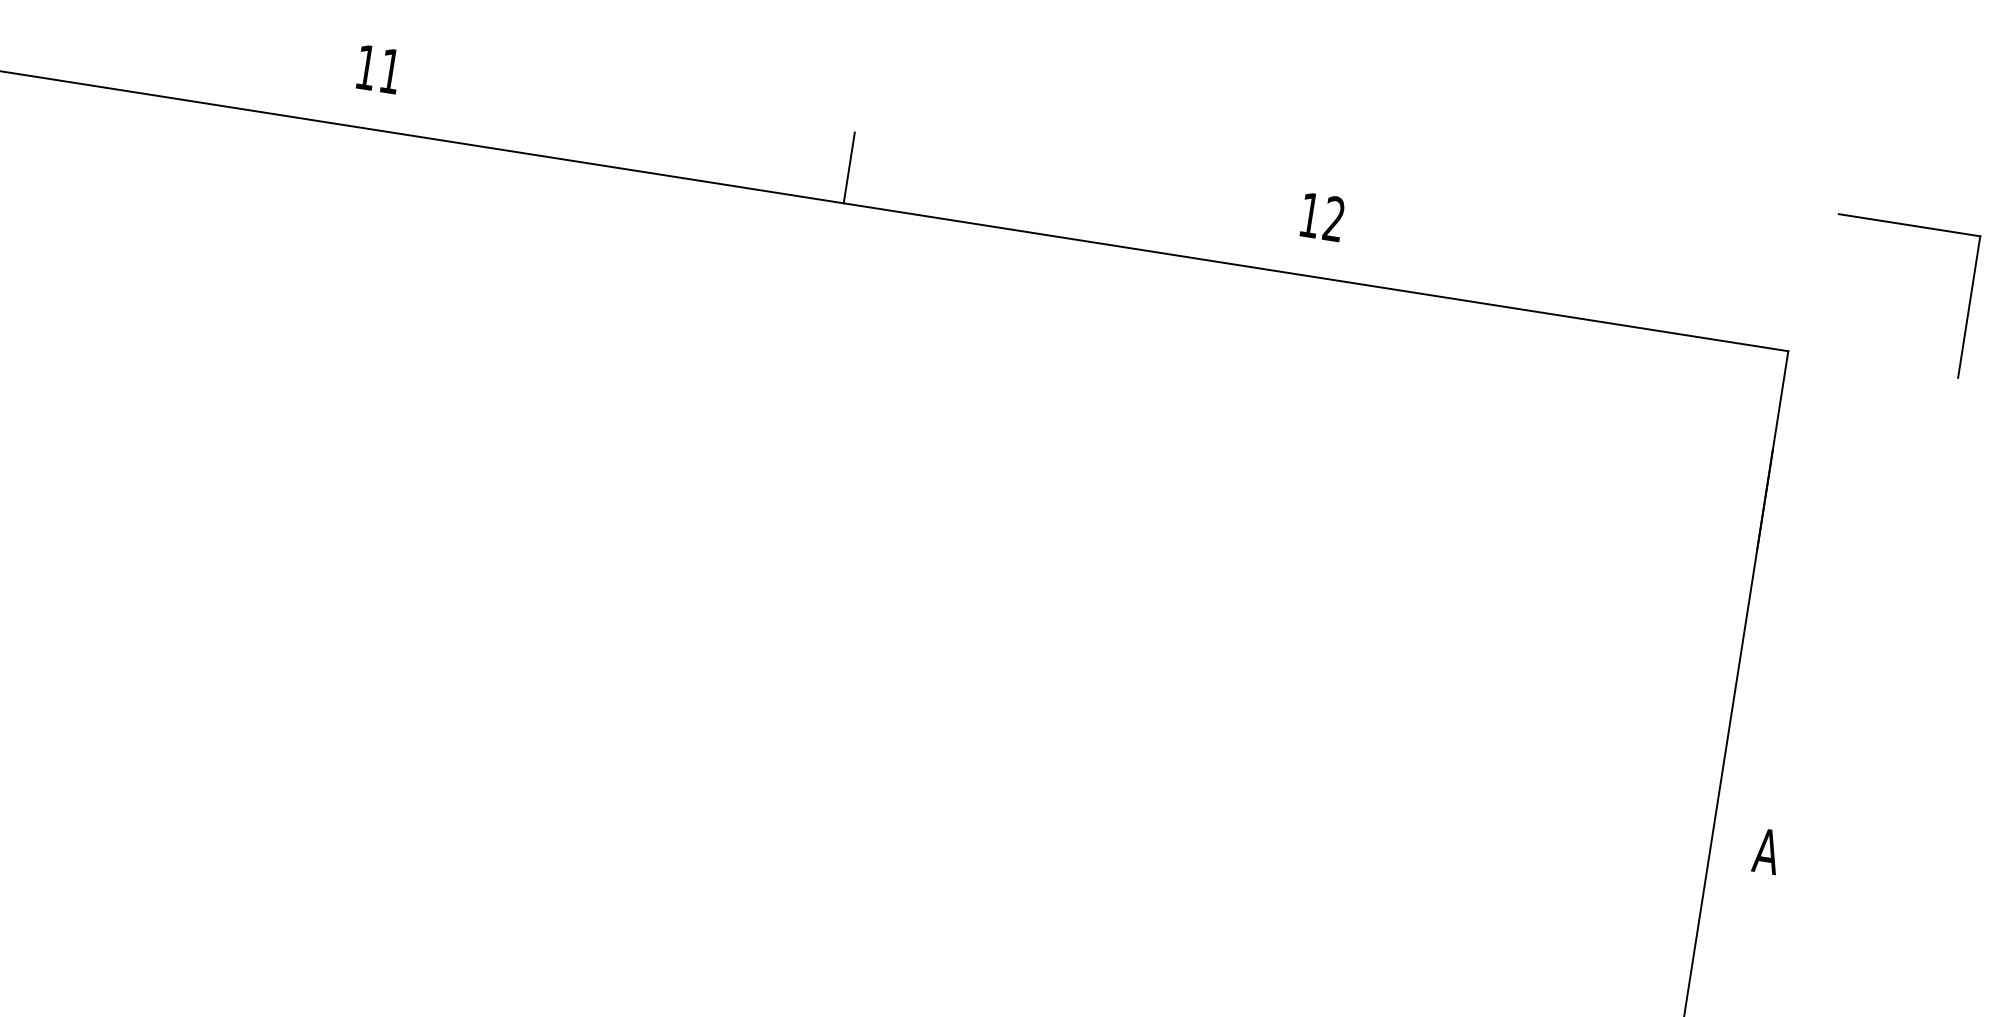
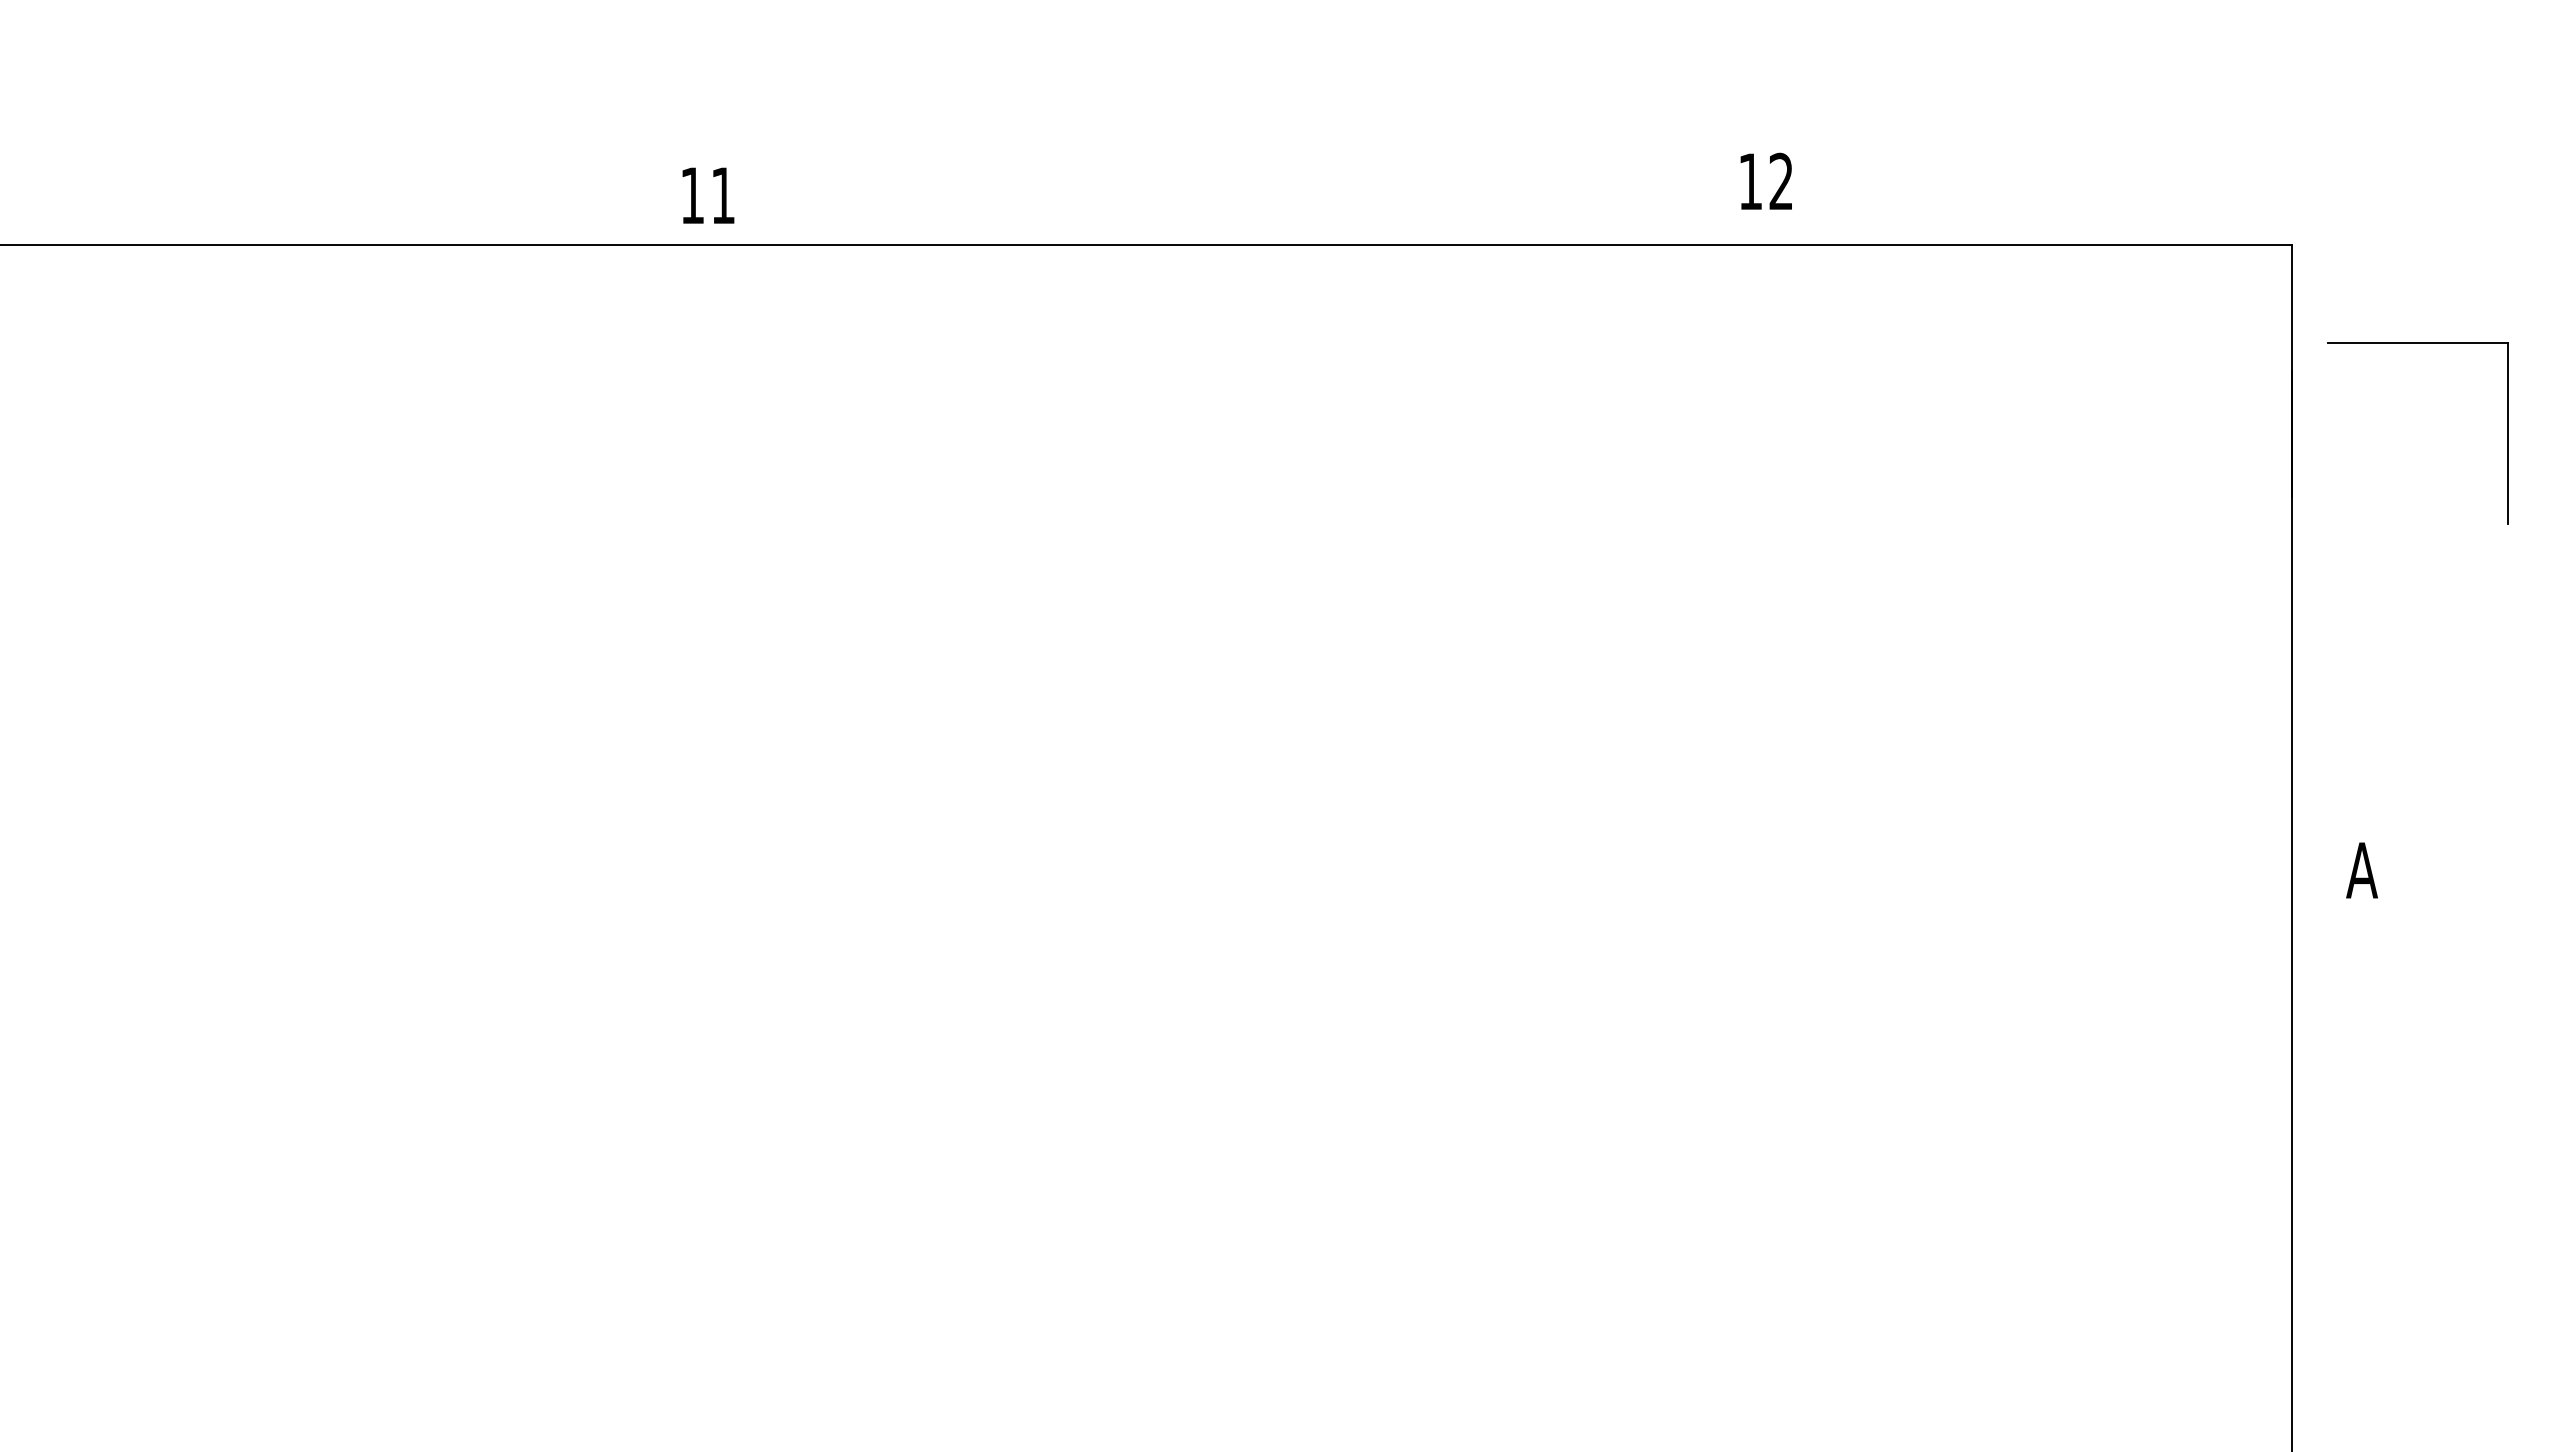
text: (378, 69) -> (708, 195), moved
line: (849, 167) -> (1088, 199), removed
text: (1321, 216) -> (1765, 180), moved
part: (1909, 225) -> (2417, 343), moved

